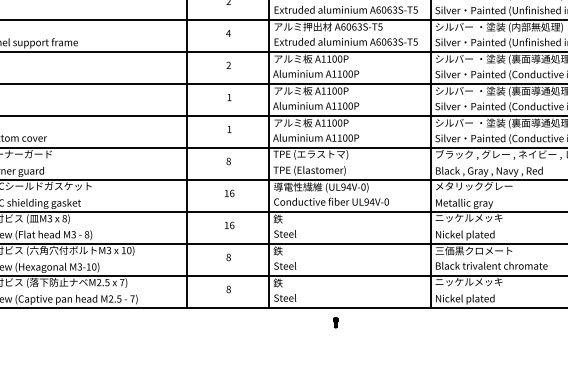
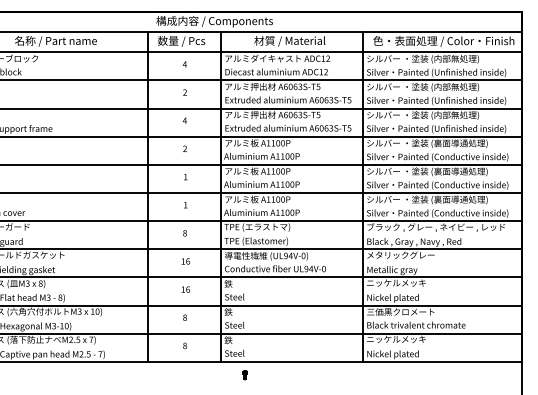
part: (334, 323) -> (244, 375), moved

